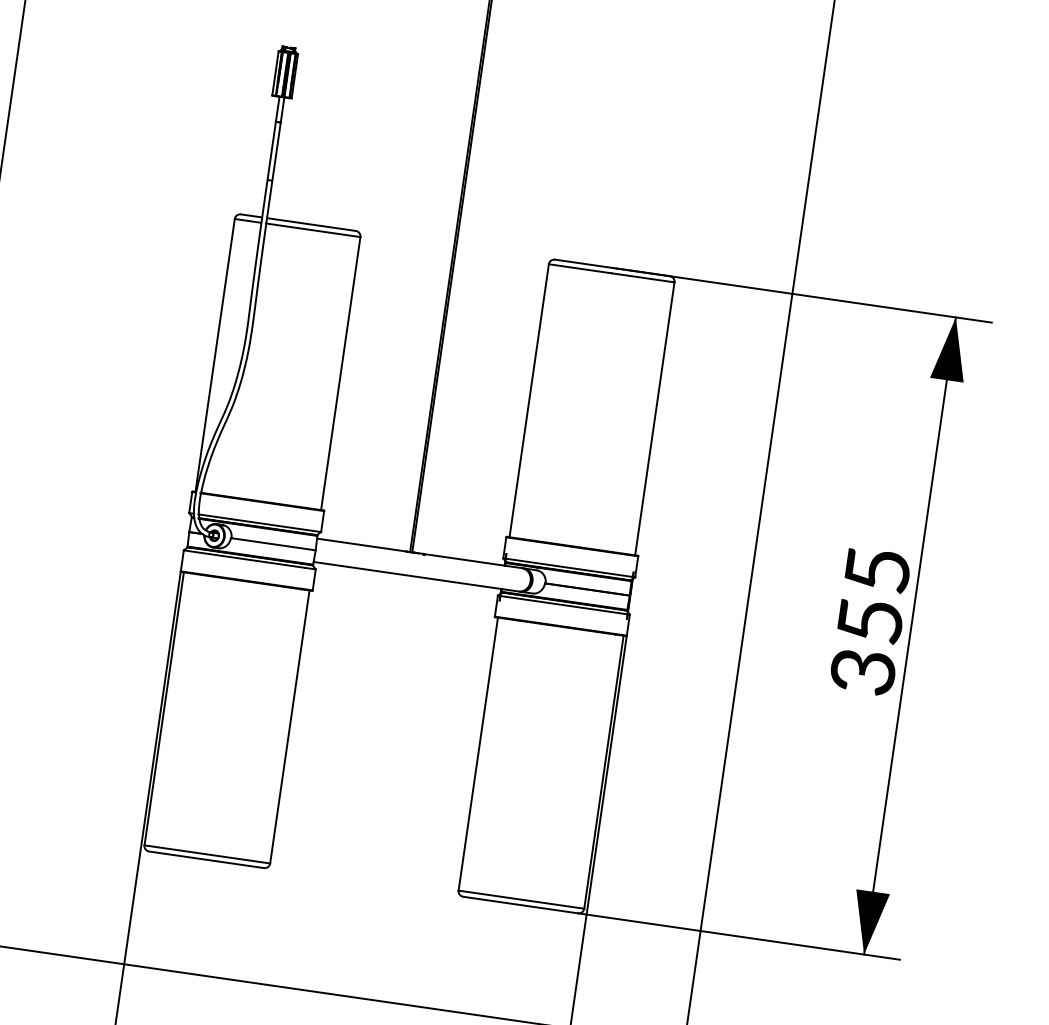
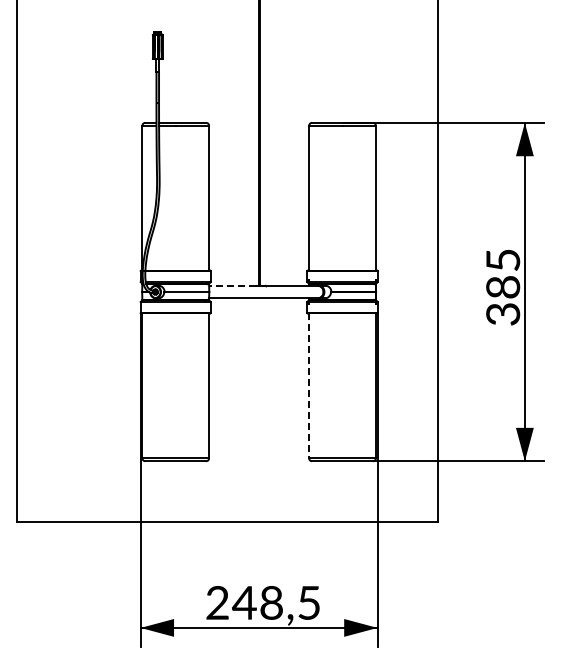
line: (361, 544) -> (232, 285), solid -> dashed
text: (870, 621) -> (503, 287), 355 -> 385
line: (478, 755) -> (309, 386), solid -> dashed

